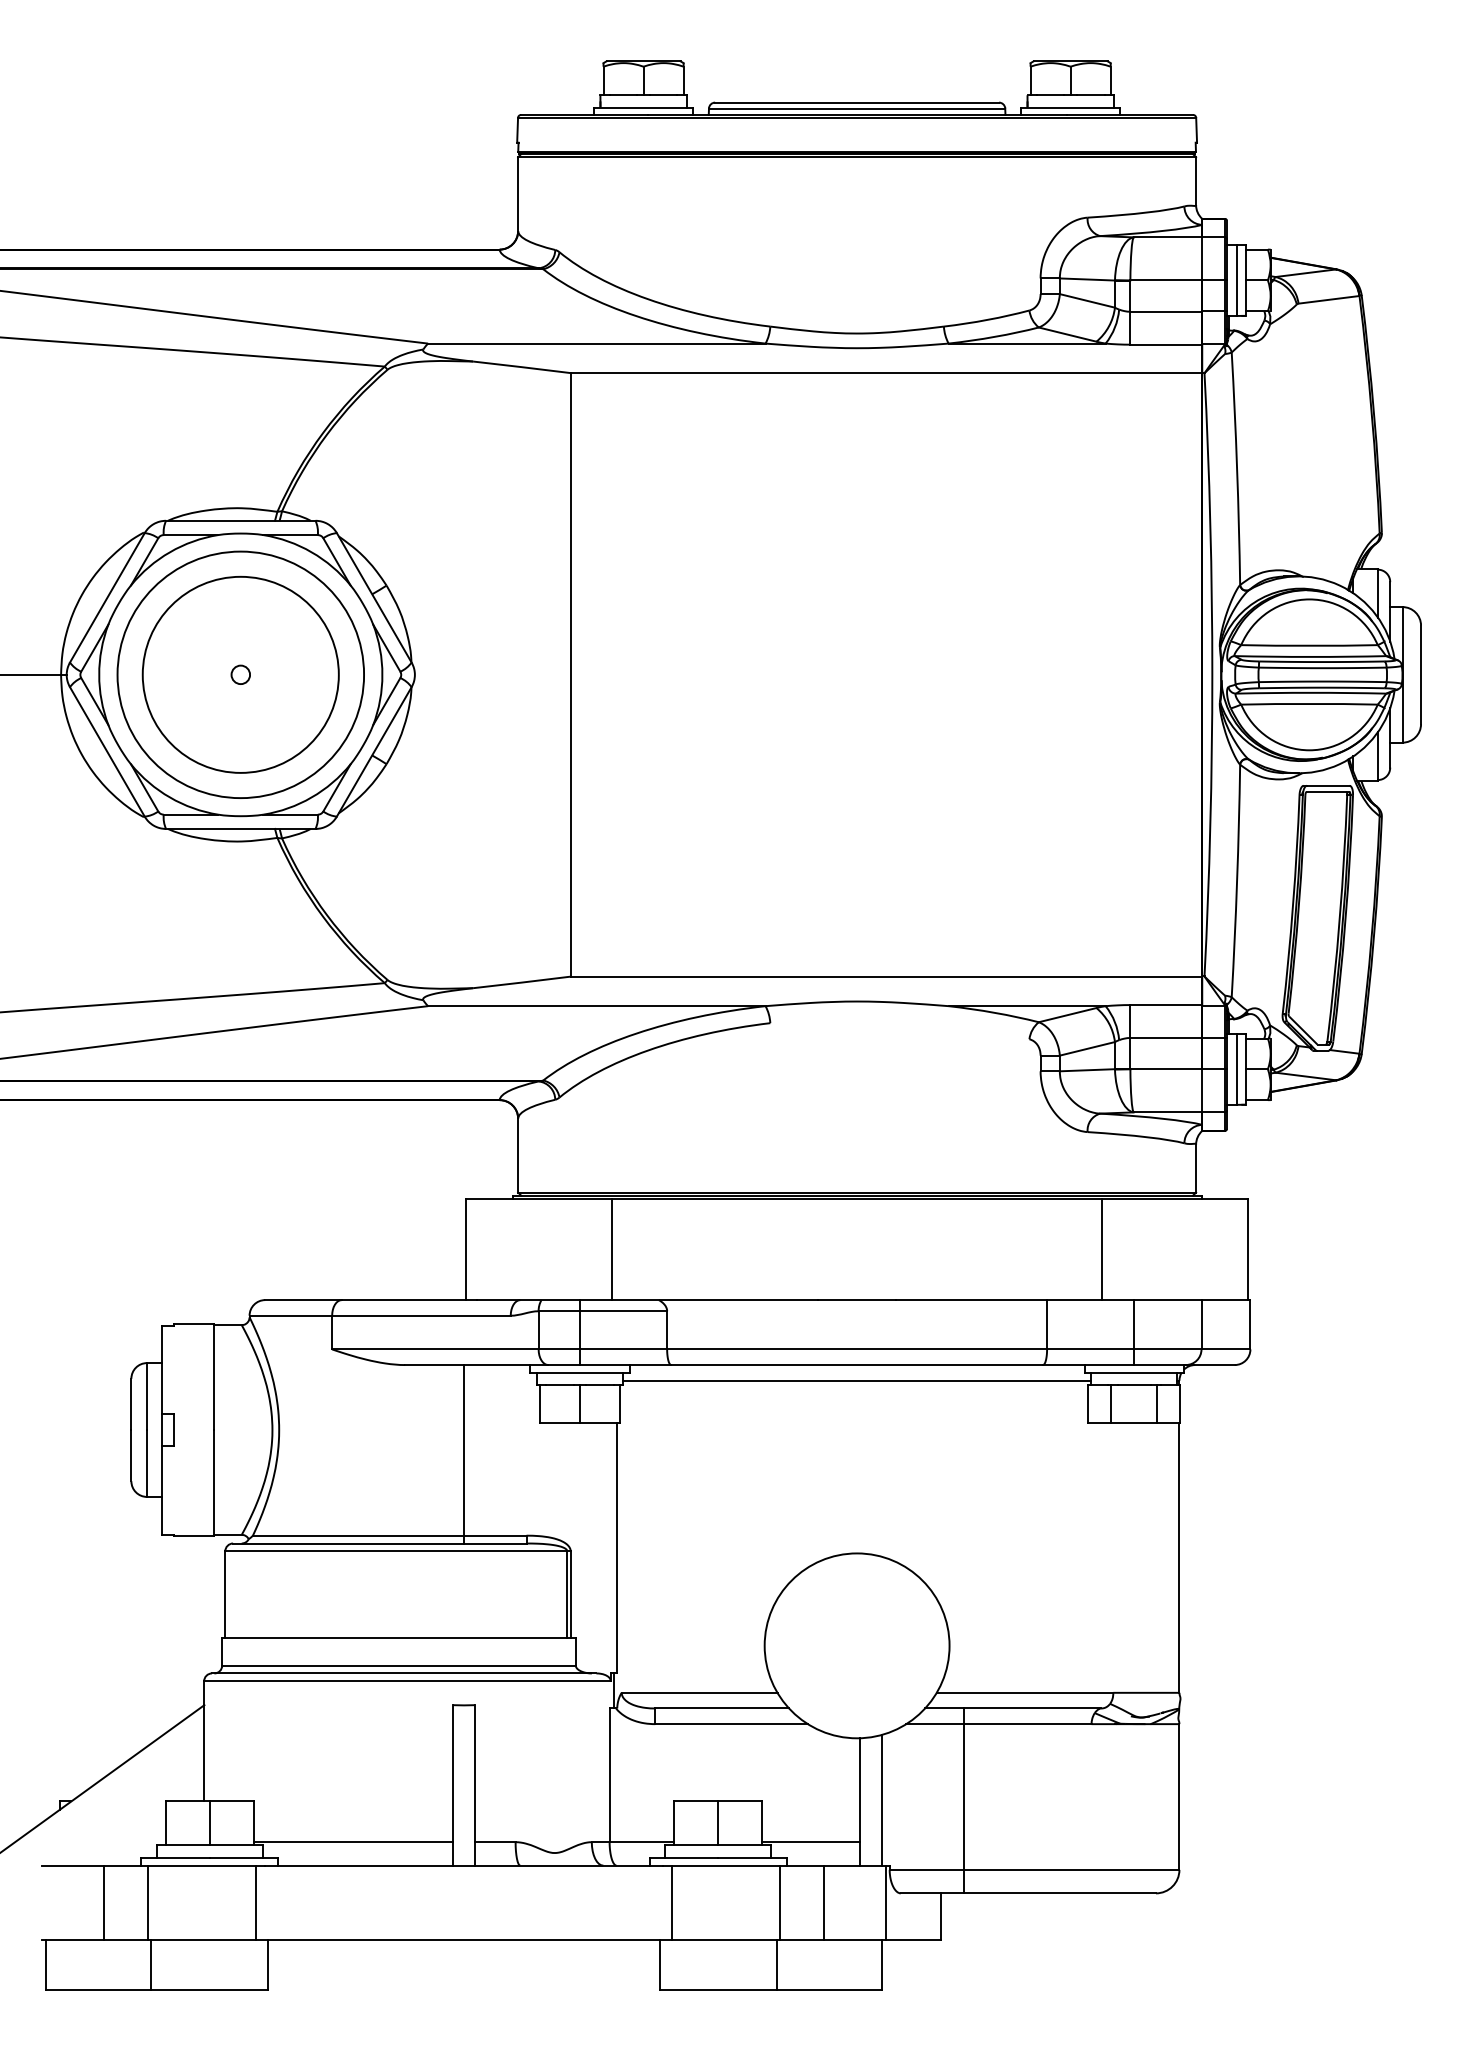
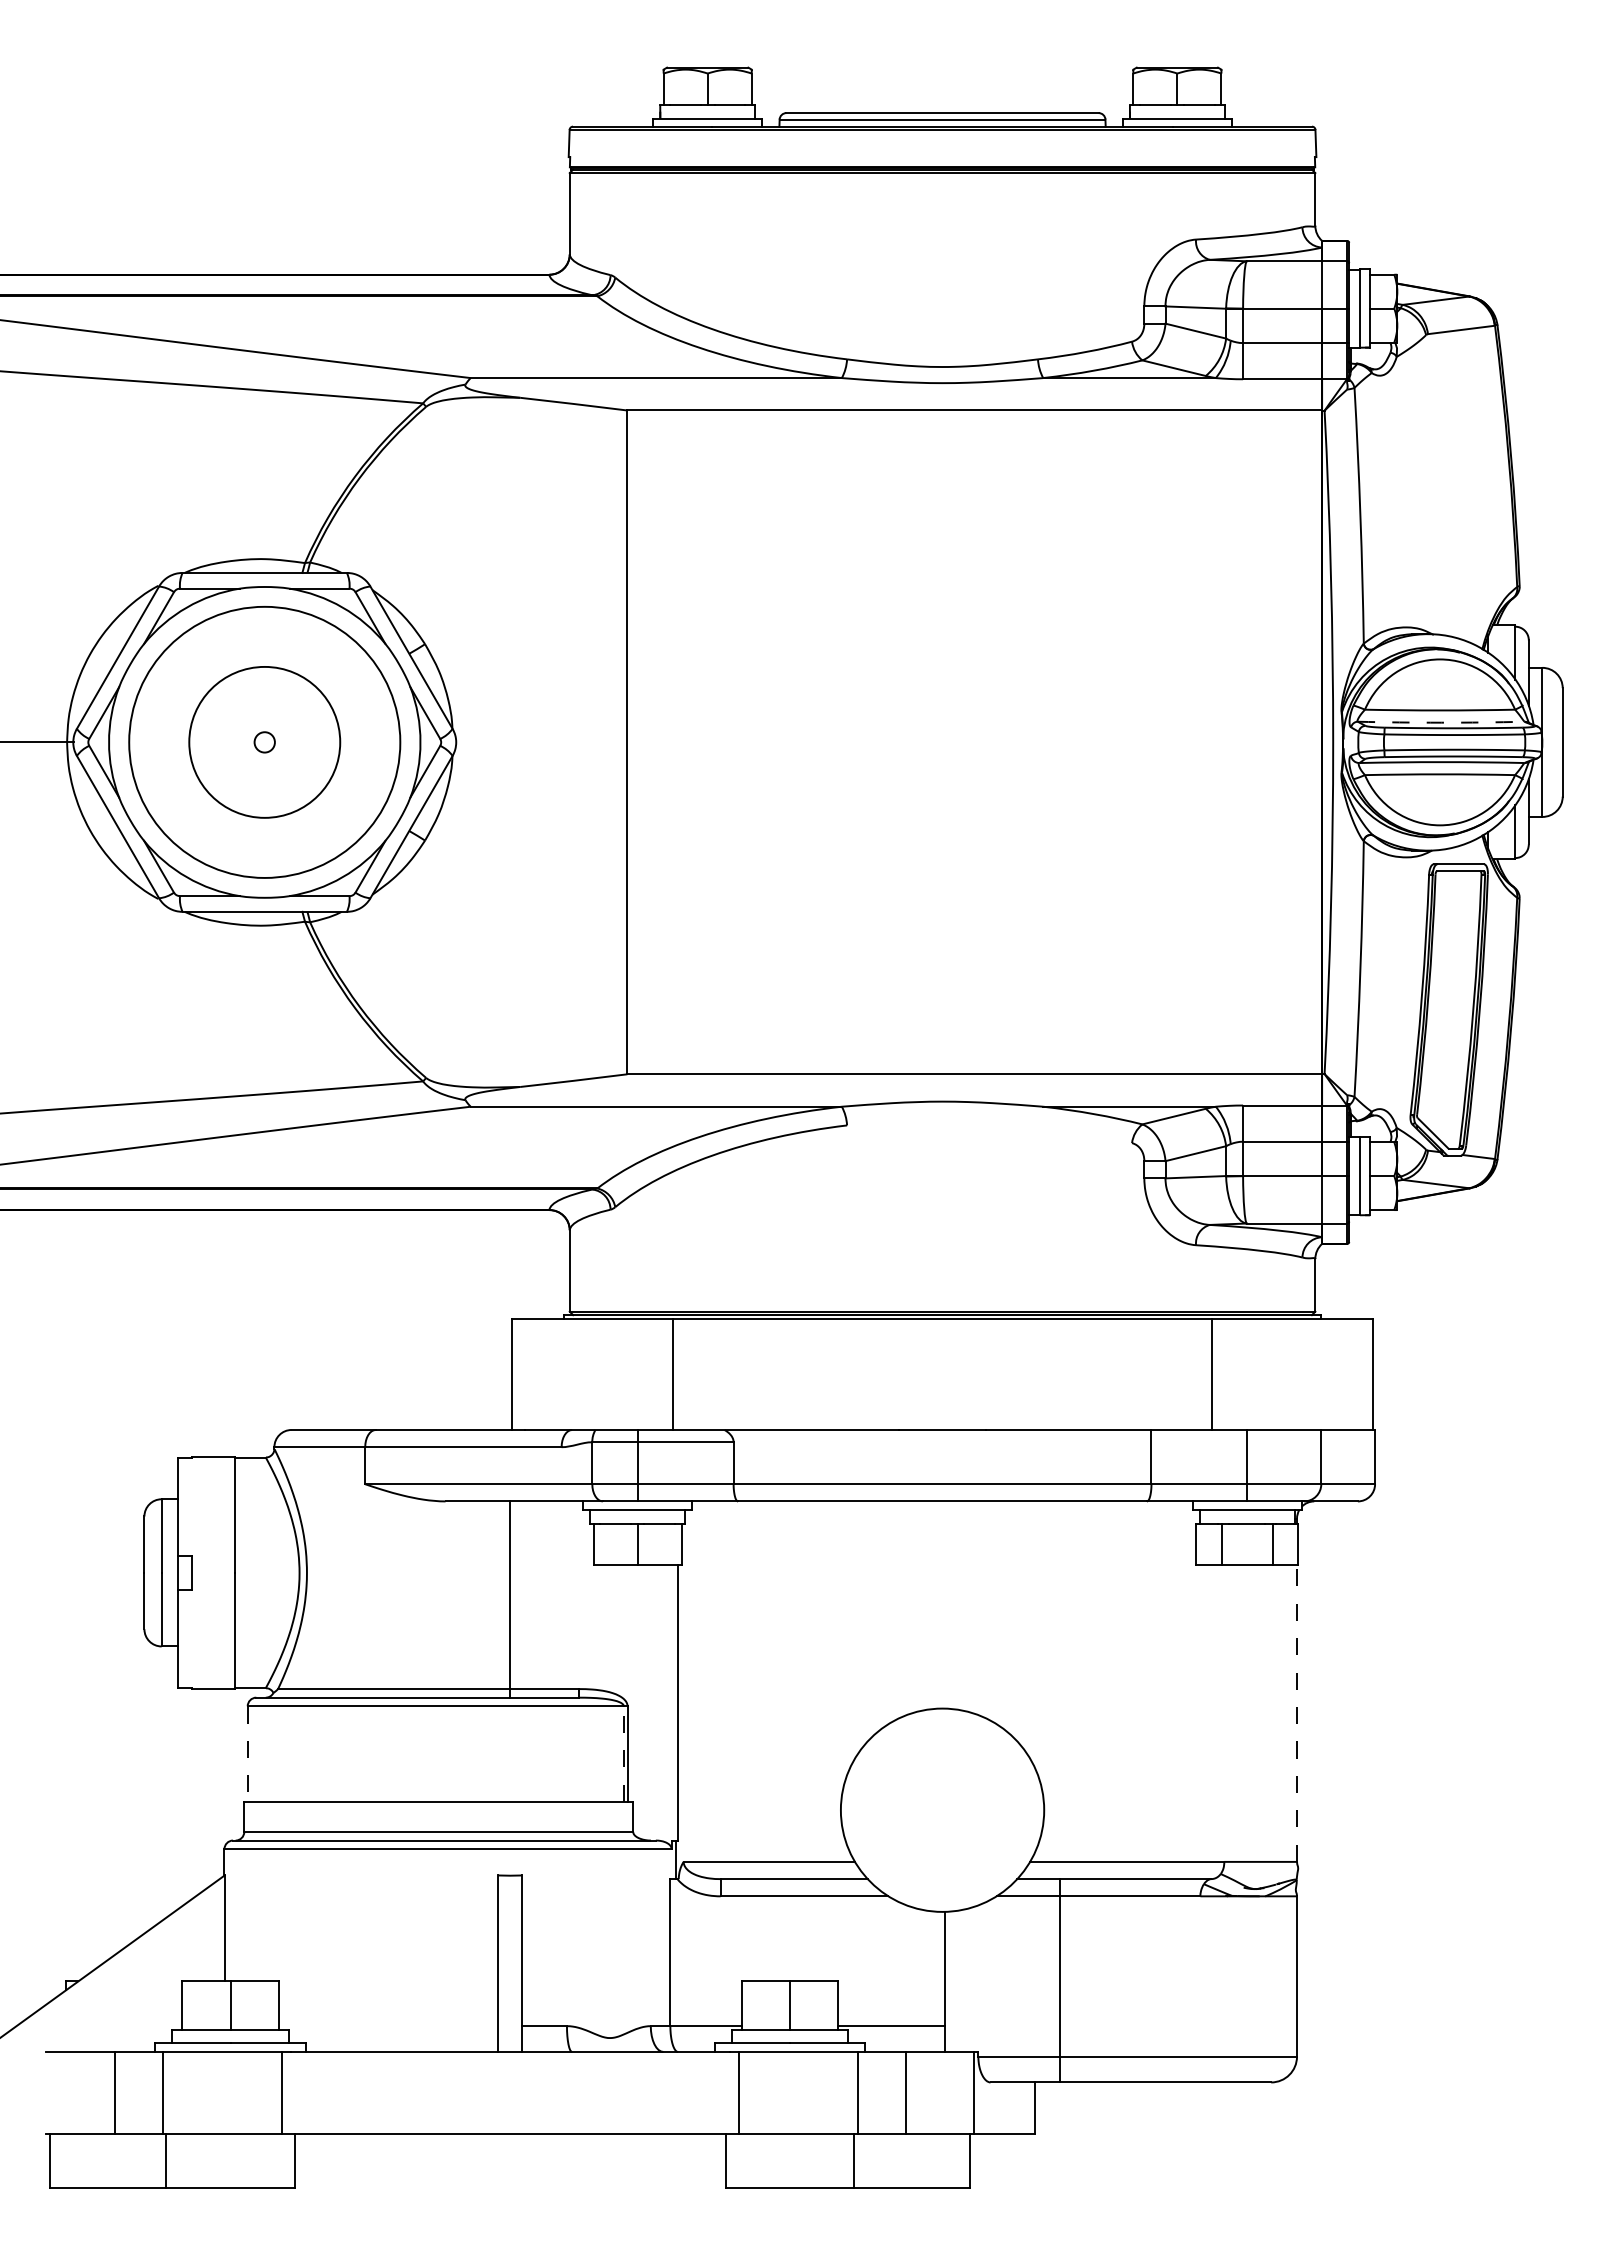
arc: (1310, 656) -> (1441, 722), solid -> dashed
circle: (240, 674) -> (264, 742), size x0.7
line: (857, 1380) -> (942, 1518), removed
line: (1179, 1557) -> (1297, 1713), solid -> dashed
line: (225, 1595) -> (247, 1754), solid -> dashed
line: (567, 1595) -> (623, 1754), solid -> dashed
line: (881, 1799) -> (969, 1979), removed
line: (353, 1842) -> (388, 2026), removed

